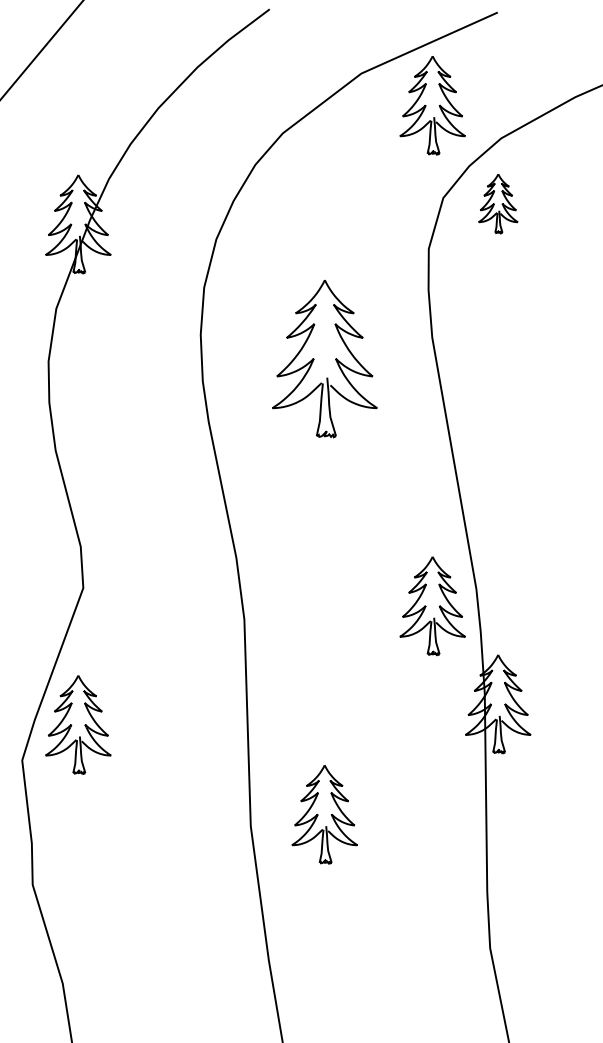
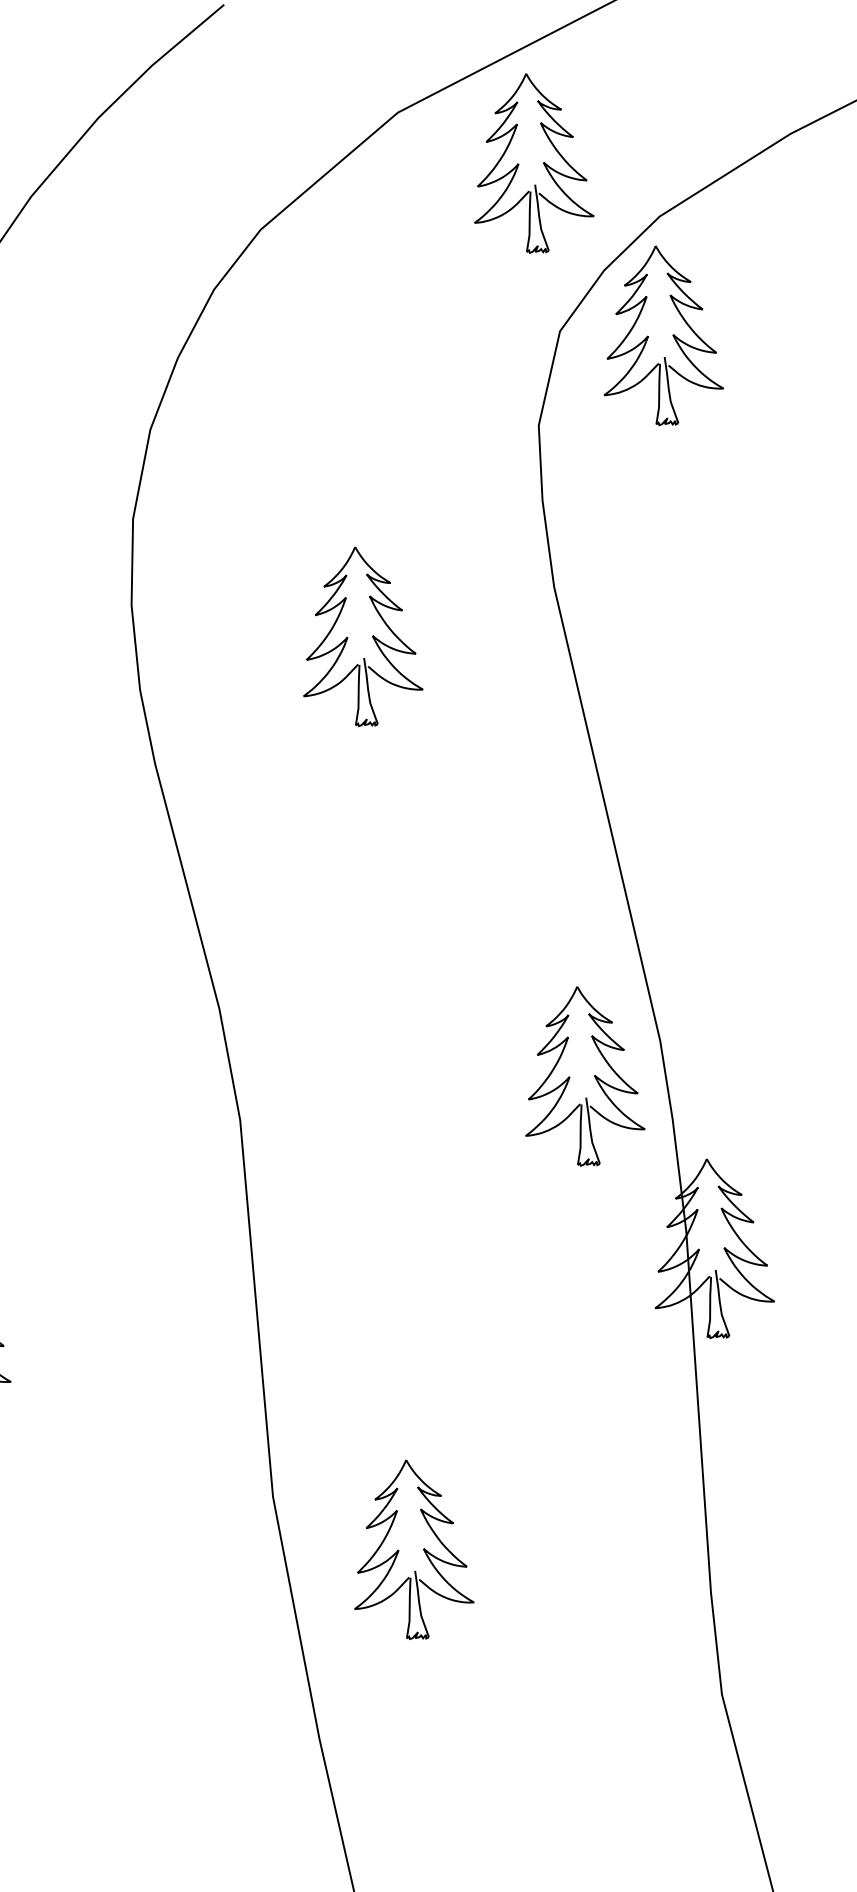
part: (498, 203) -> (661, 335), size x1.67
part: (324, 358) -> (359, 636), size x0.62
part: (324, 814) -> (410, 1549), moved

